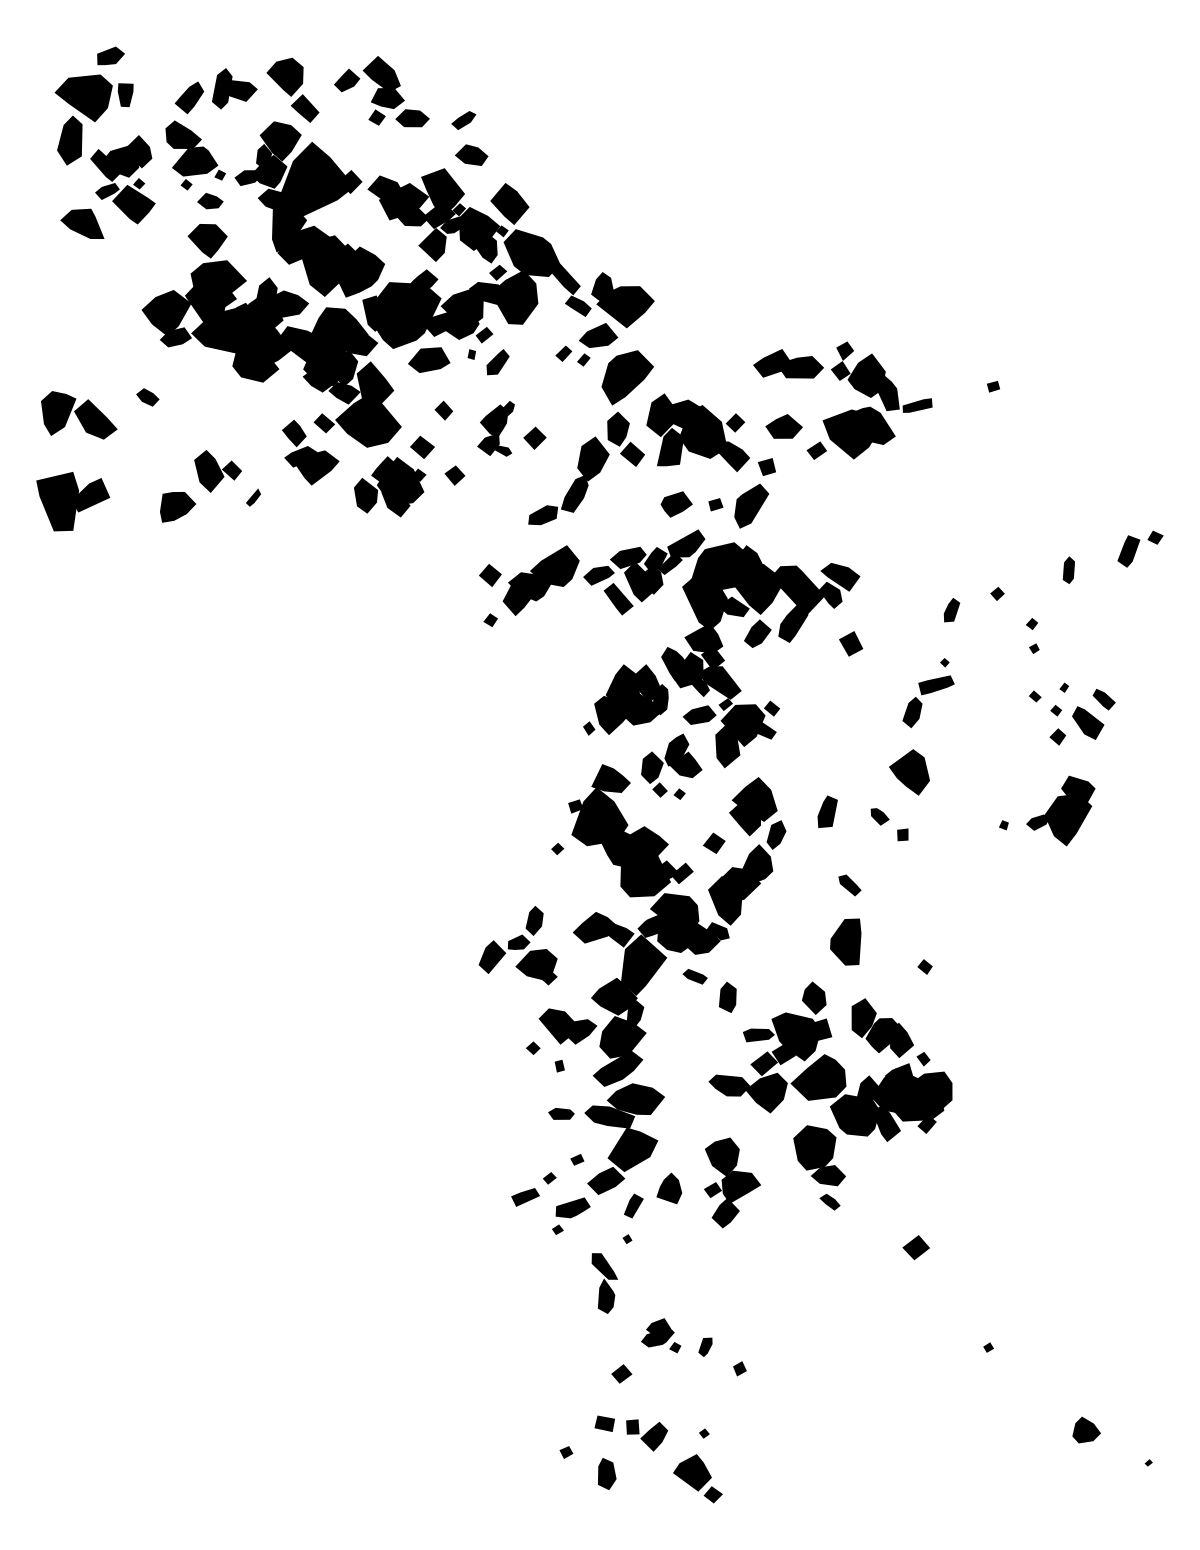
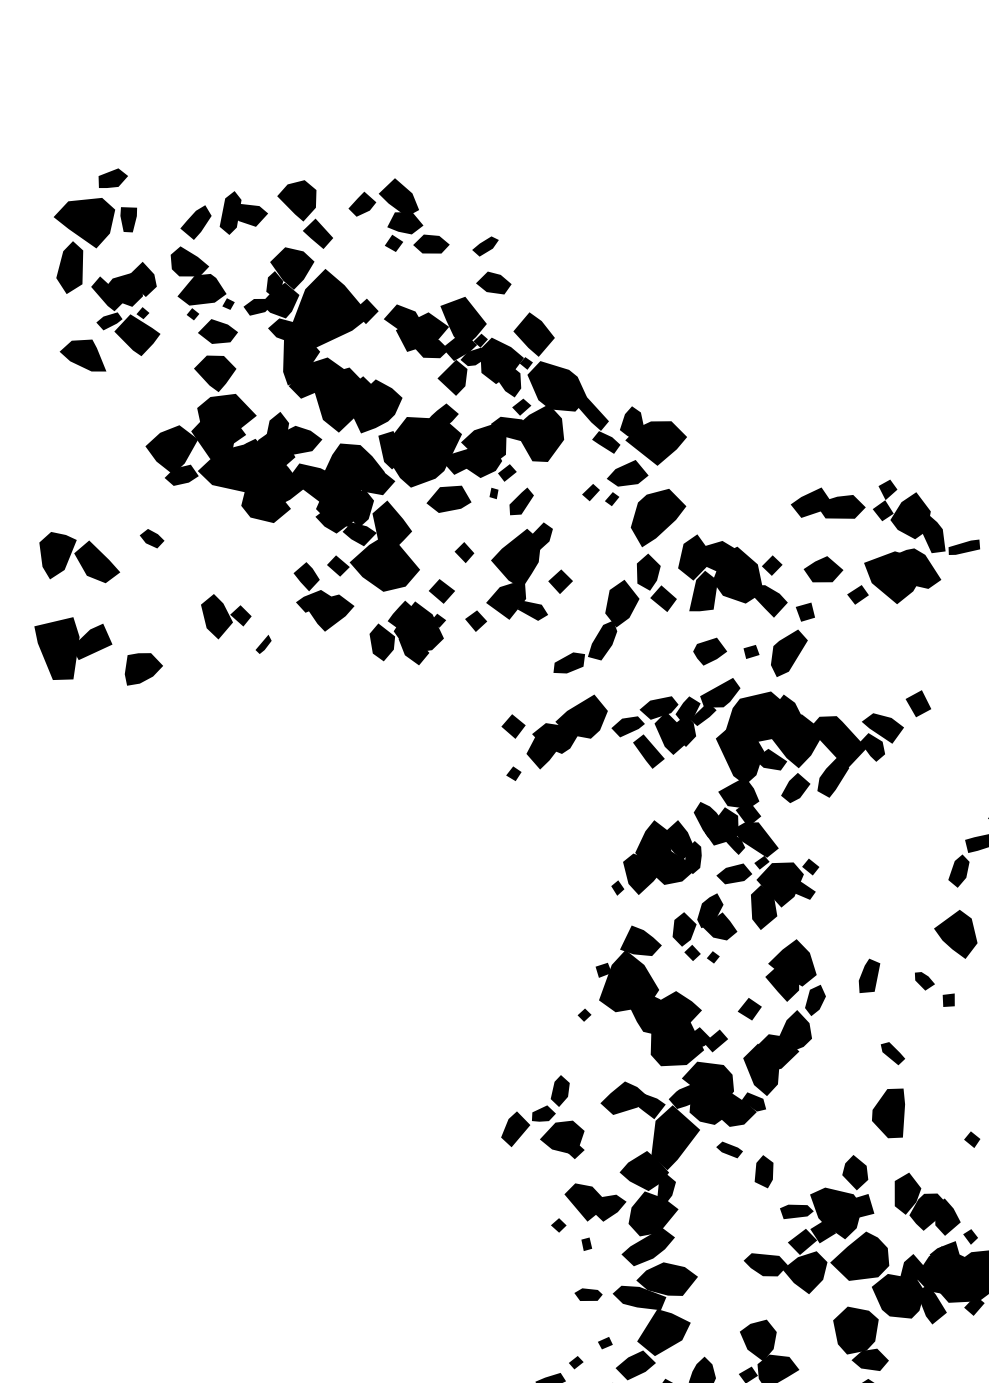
part: (210, 200) -> (218, 330), size x1.43
part: (495, 428) -> (518, 571), size x1.67
part: (177, 507) -> (143, 669), moved
part: (851, 643) -> (918, 703), moved

